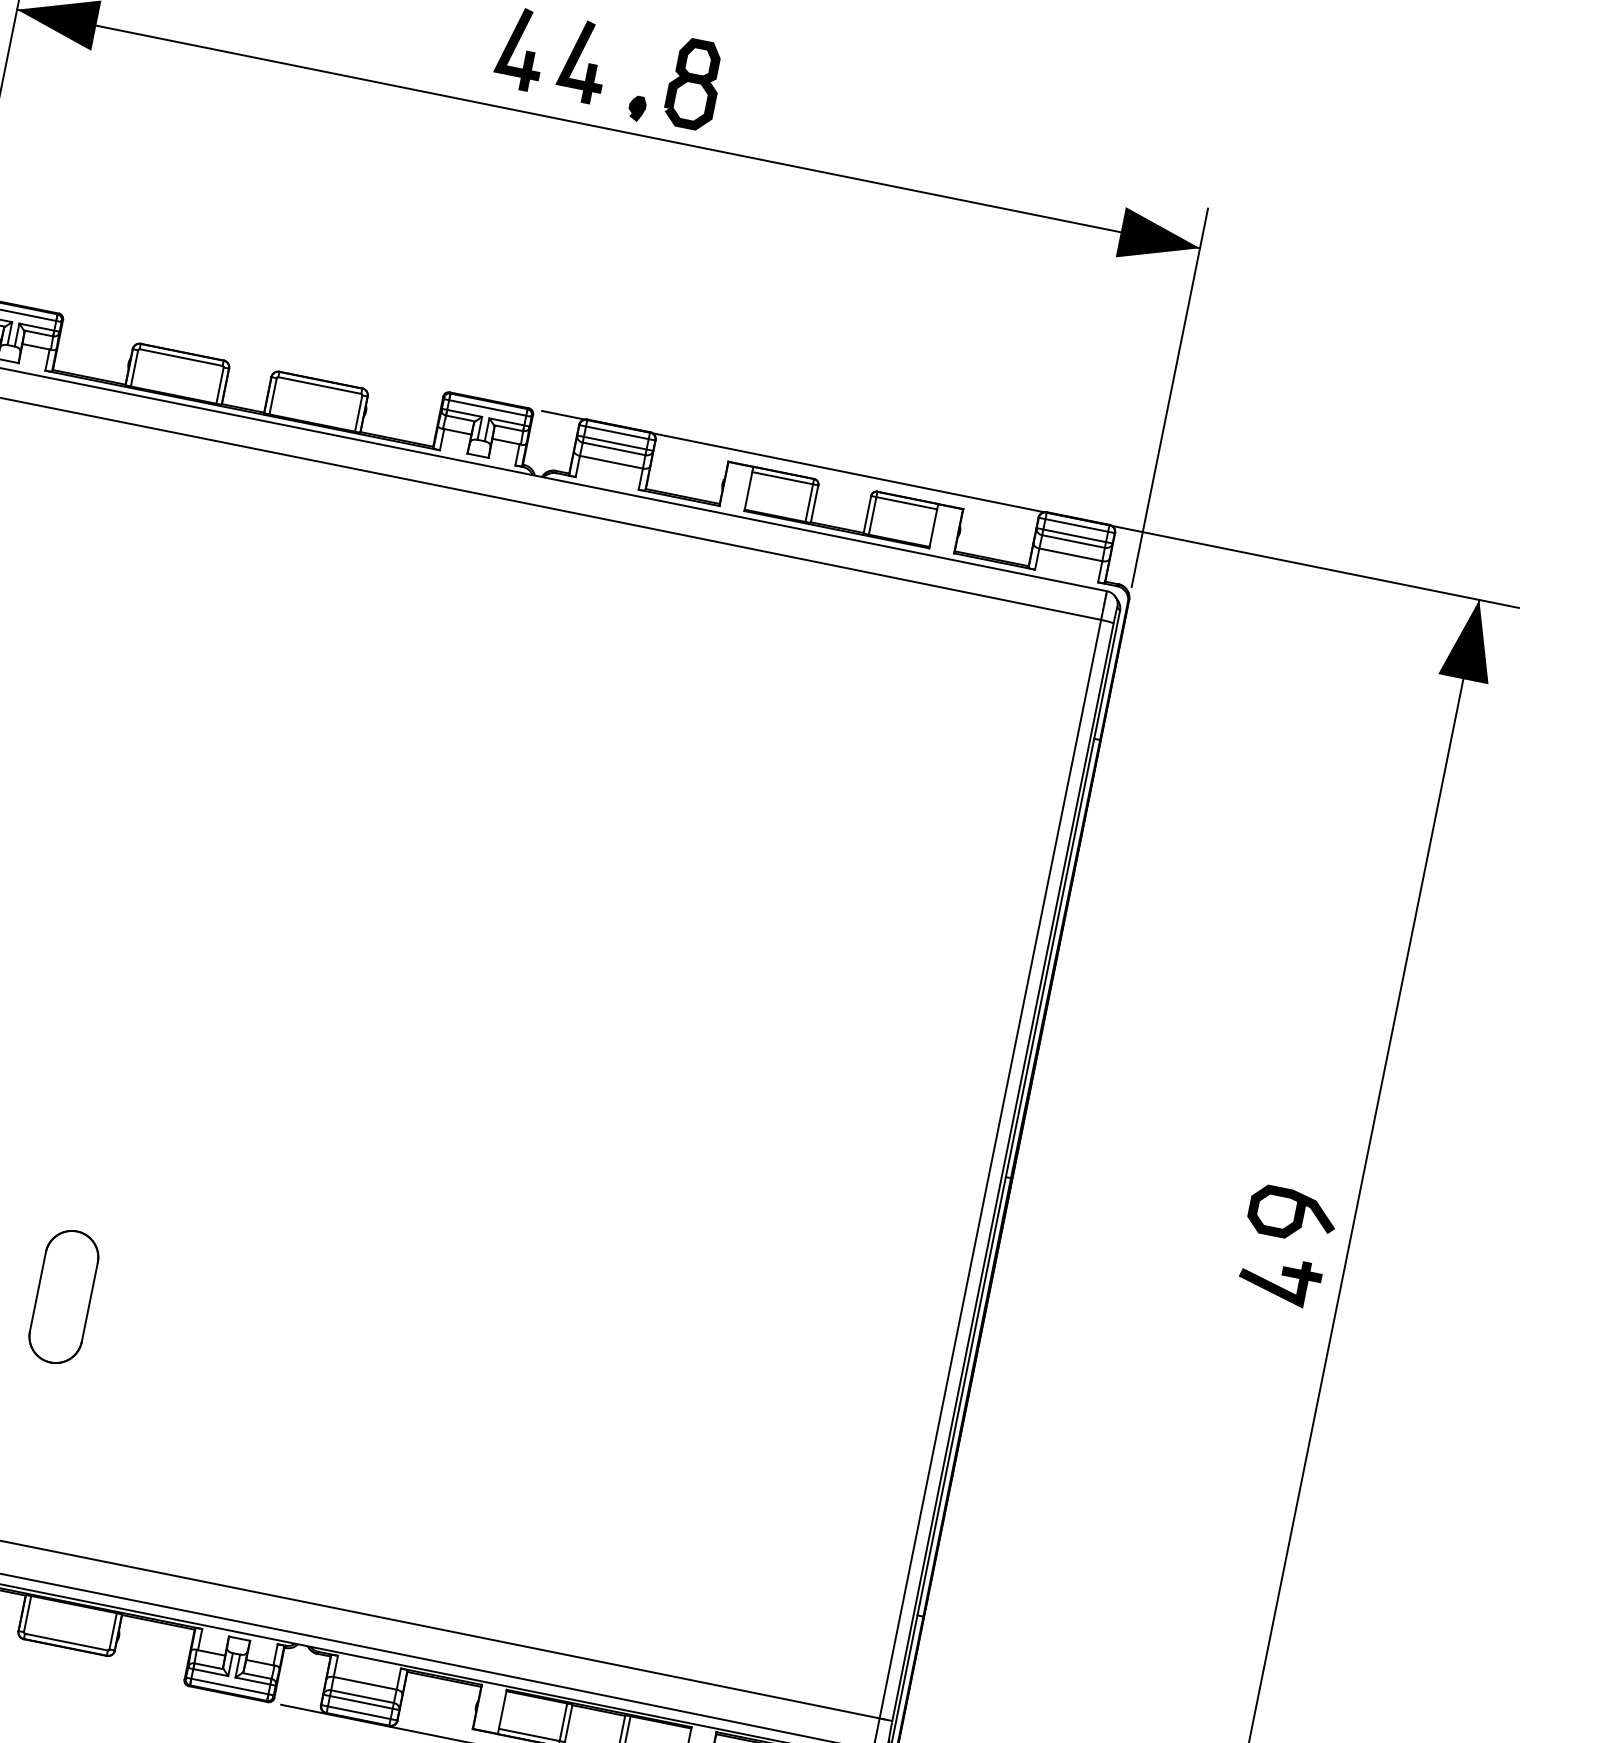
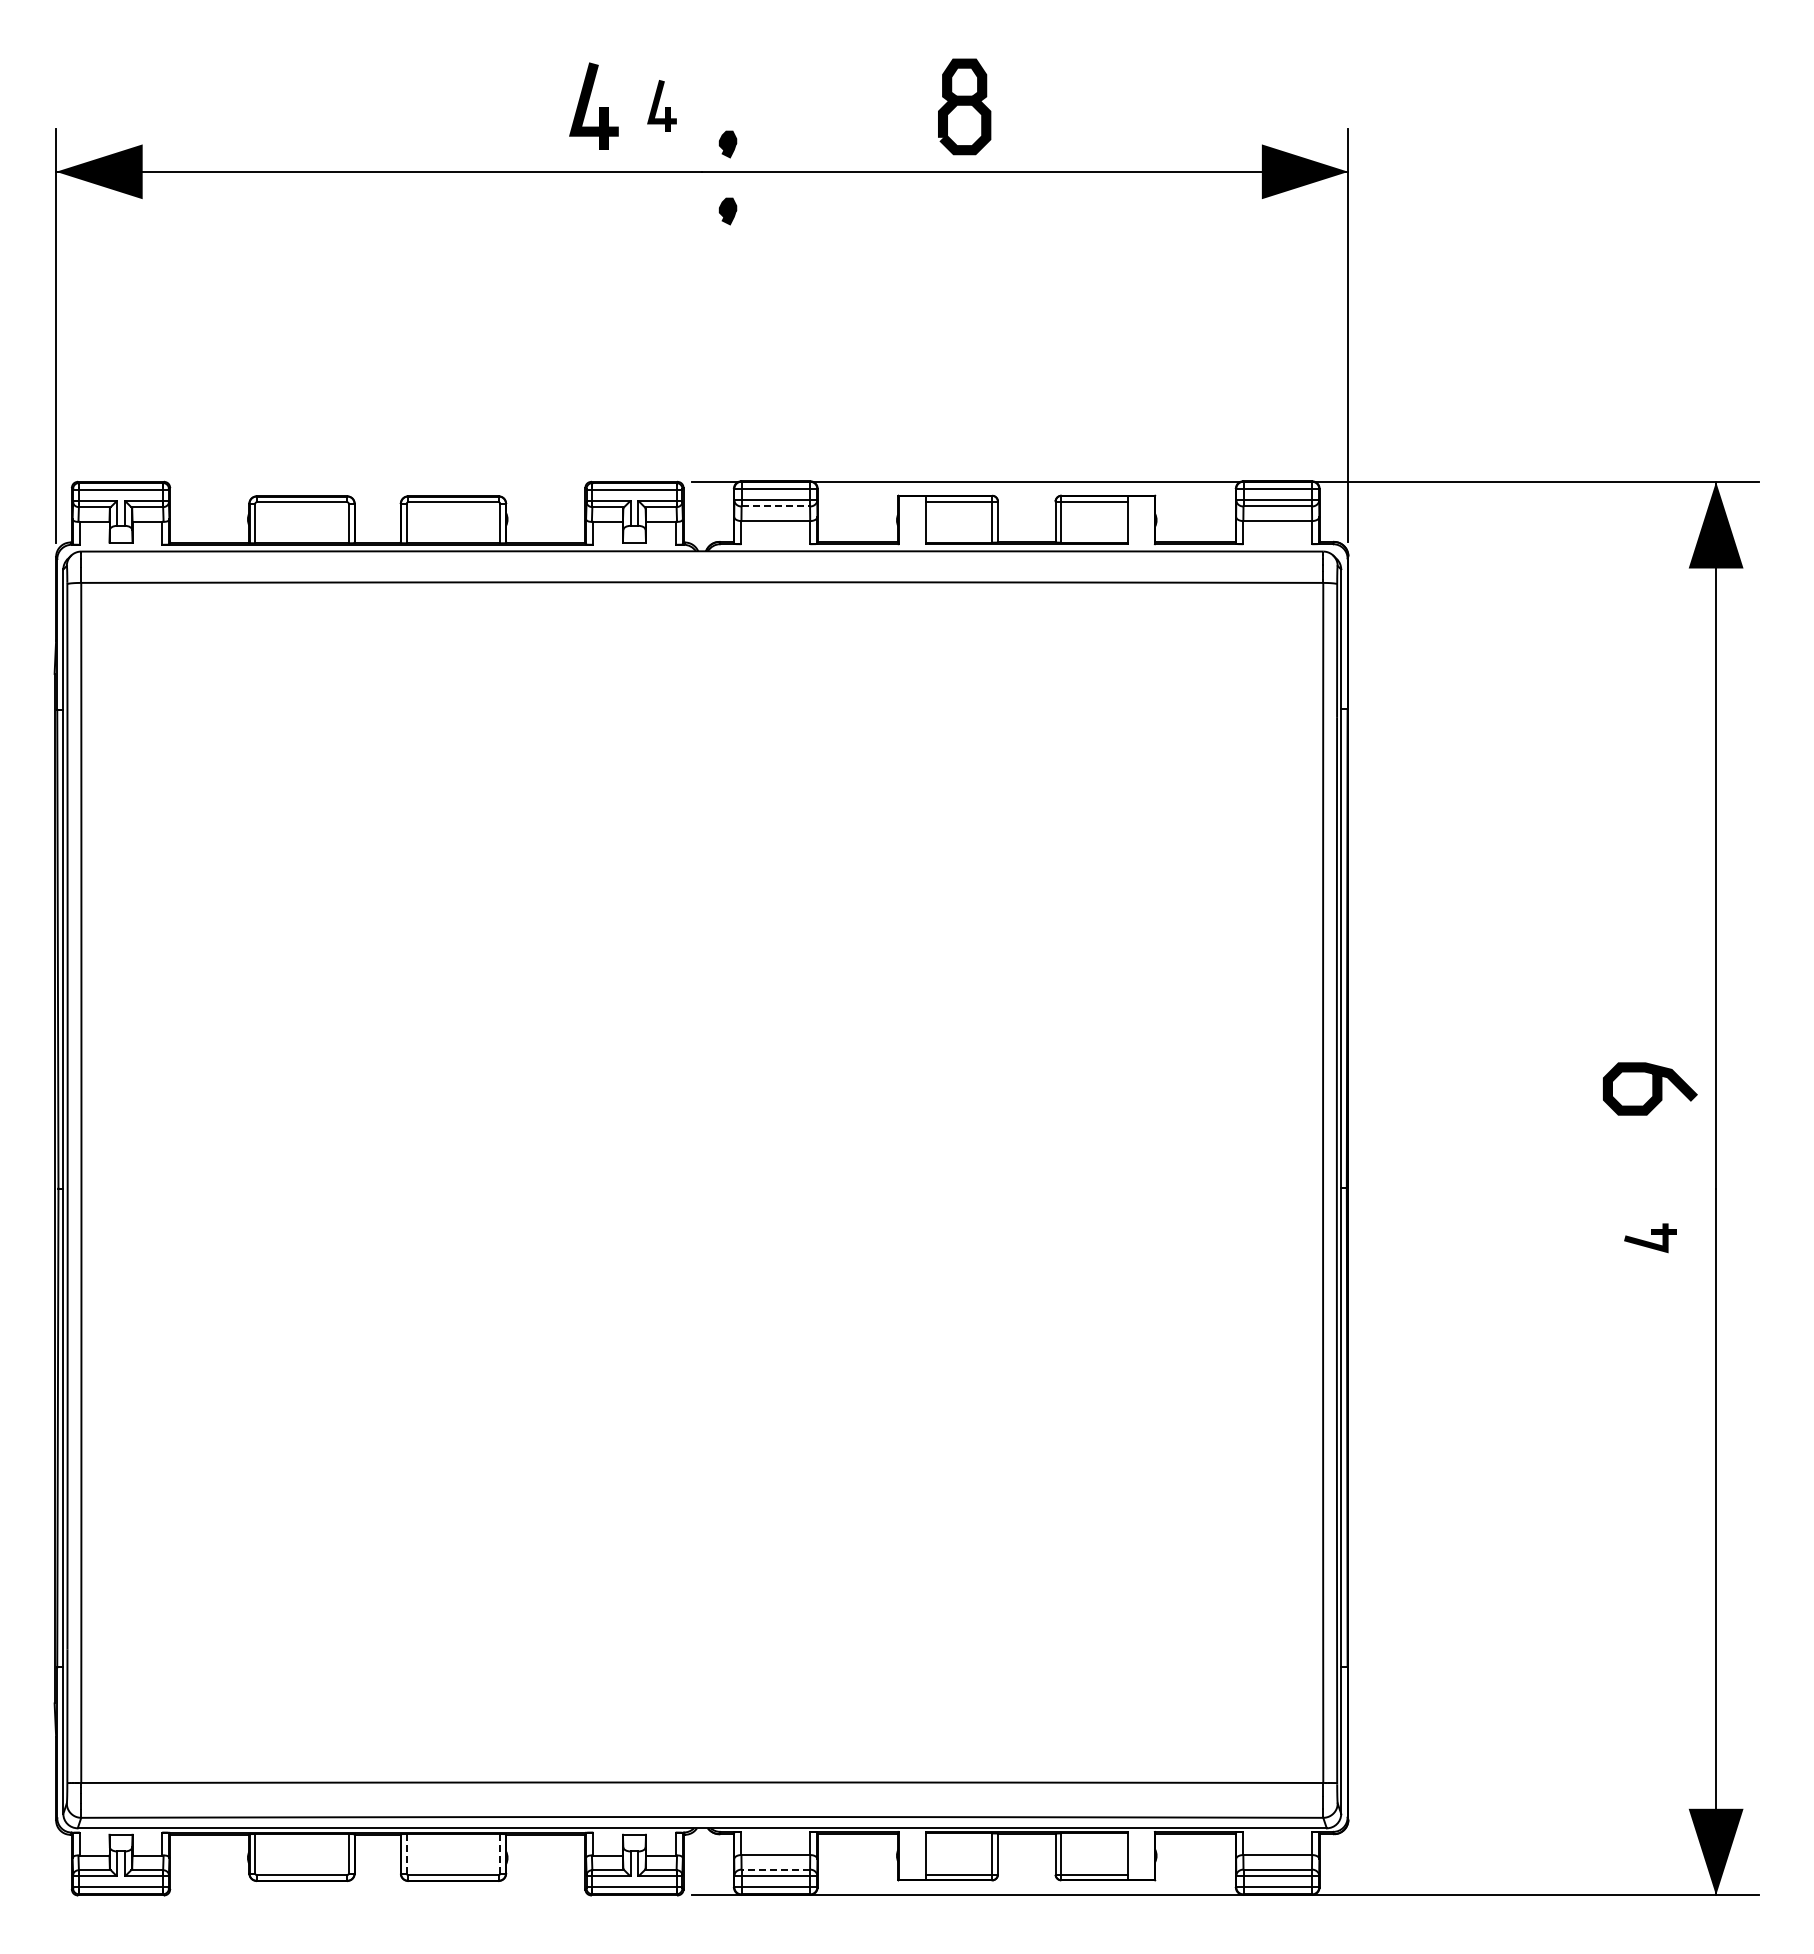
part: (583, 60) -> (661, 105), size x0.6
part: (694, 83) -> (964, 106), moved
part: (624, 169) -> (727, 211), added
line: (614, 449) -> (776, 506), solid -> dashed
curve: (1294, 1214) -> (1652, 1088), moved
part: (1278, 1280) -> (1649, 1238), size x0.6
part: (63, 1296) -> (377, 1512), removed
line: (27, 1613) -> (406, 1853), solid -> dashed
line: (113, 1631) -> (500, 1853), solid -> dashed
line: (362, 1696) -> (775, 1869), solid -> dashed

